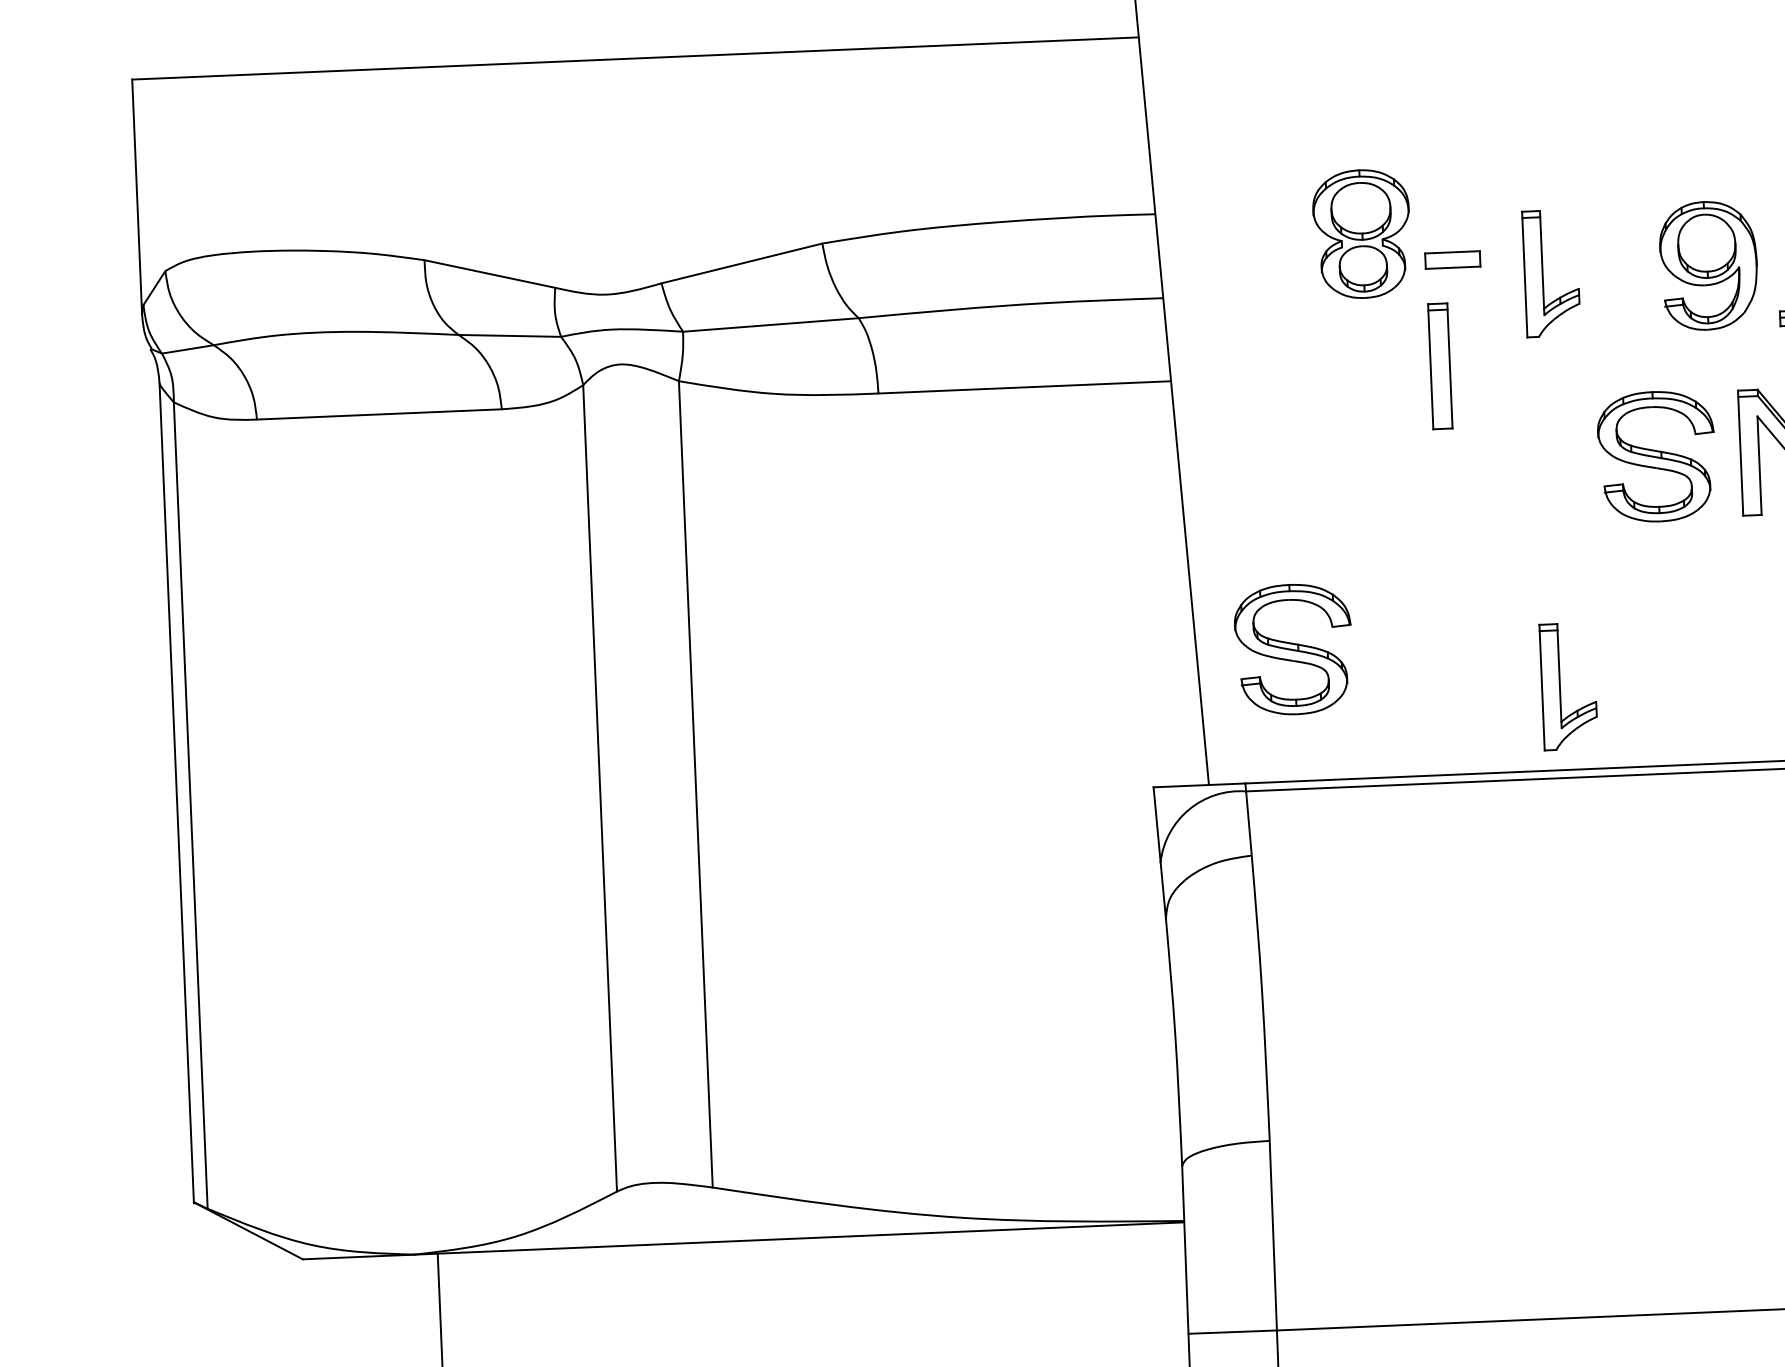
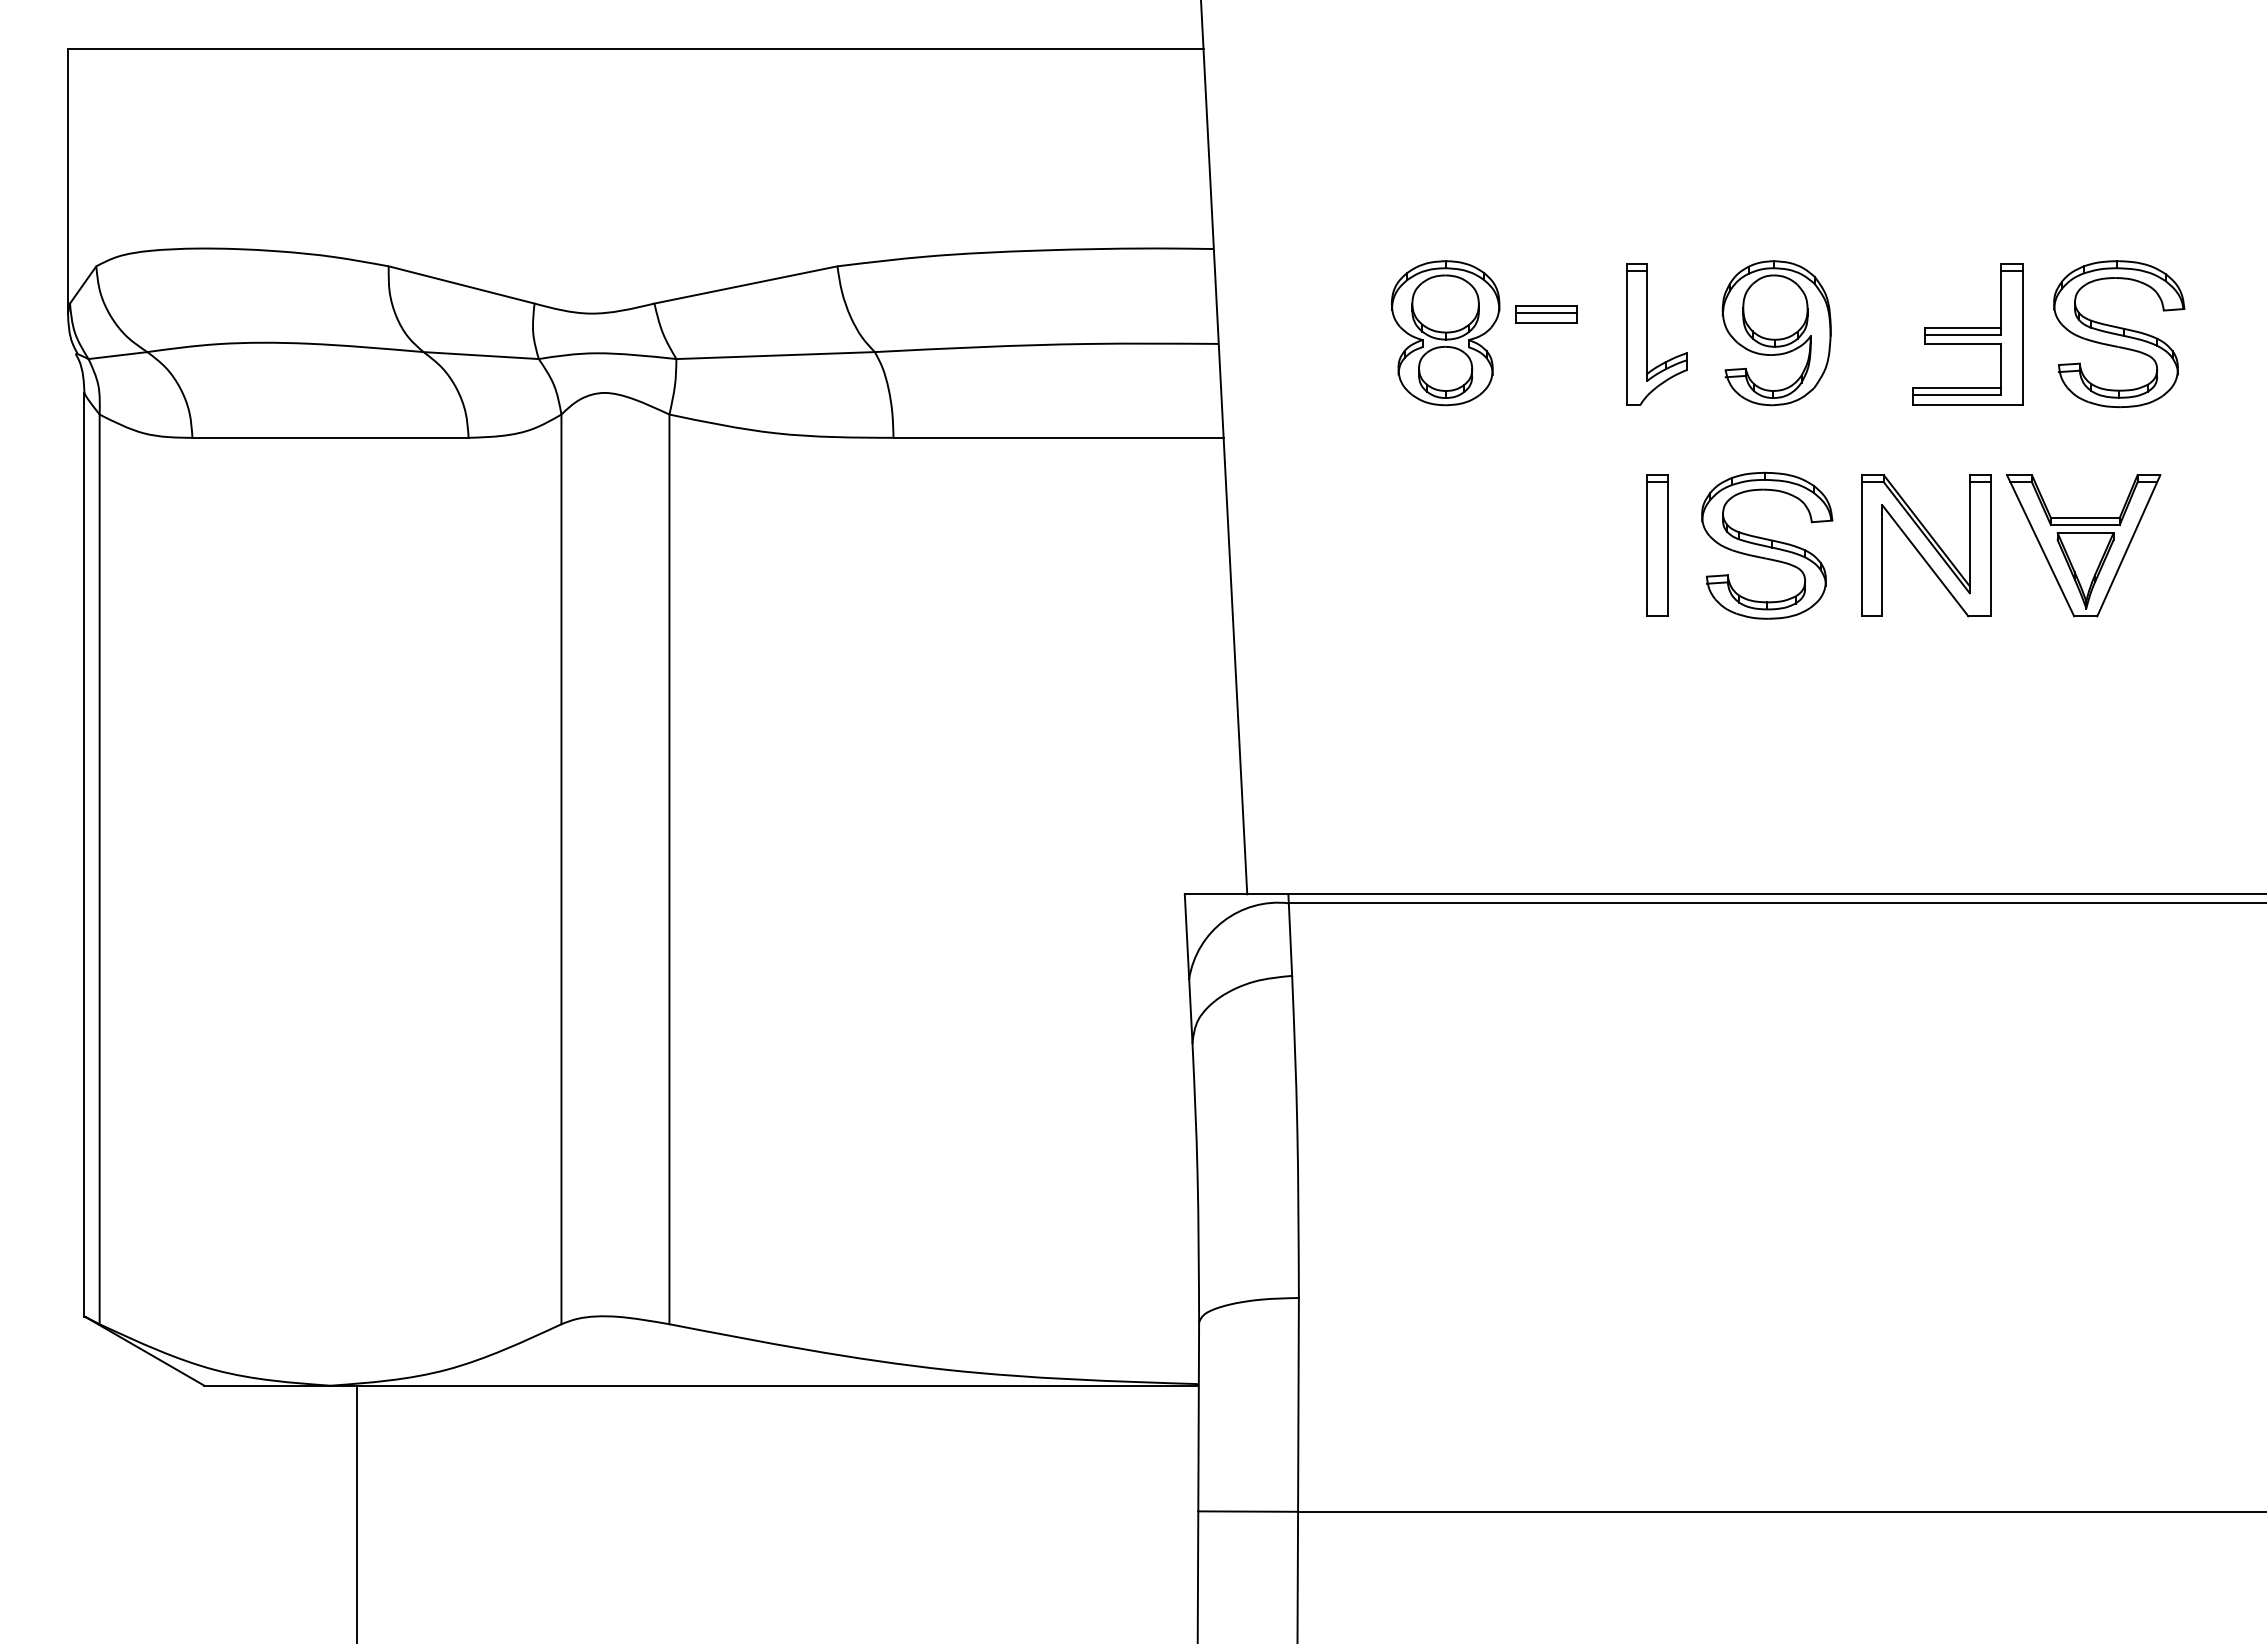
part: (1361, 234) -> (1445, 333), moved
line: (1452, 258) -> (1546, 312), added
part: (1708, 266) -> (1776, 333), moved
part: (1440, 366) -> (1657, 545), moved
part: (1294, 649) -> (1349, 745), removed
part: (1560, 686) -> (1647, 800), removed

